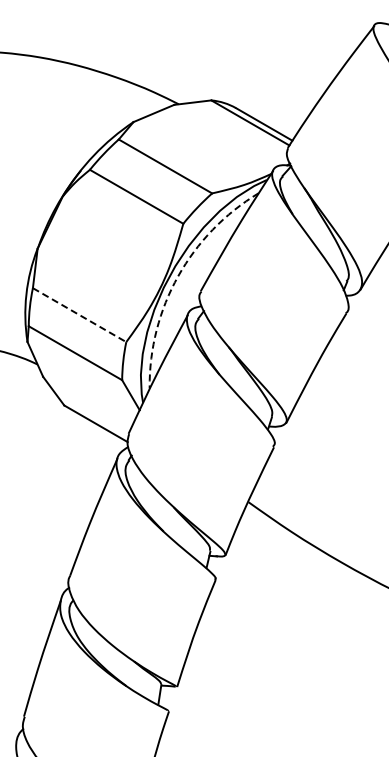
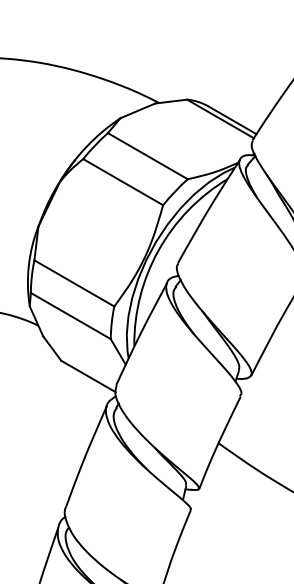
arc: (178, 276) -> (158, 250), dashed -> solid
line: (79, 315) -> (74, 283), dashed -> solid

